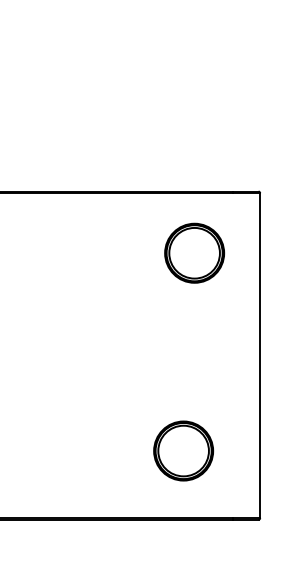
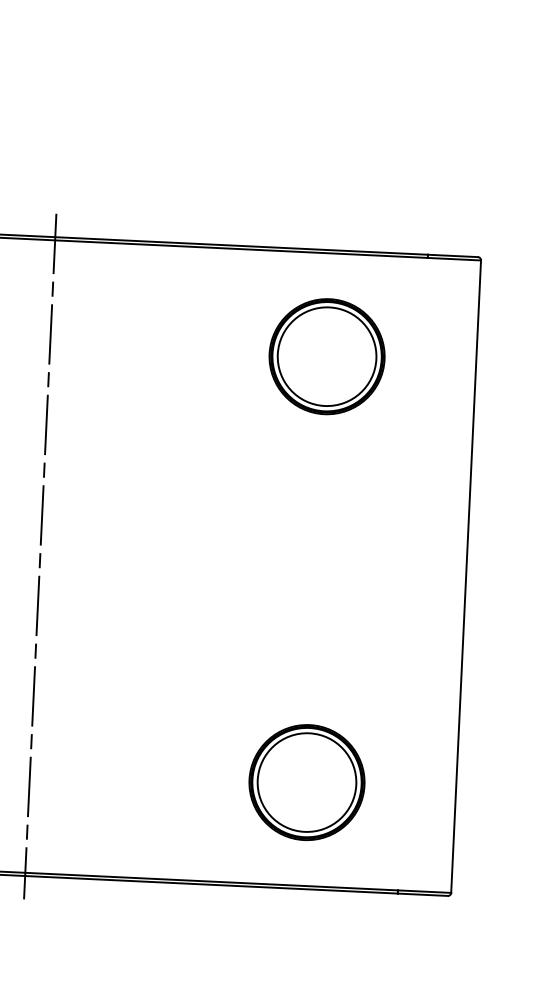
part: (194, 252) -> (326, 355), moved
line: (41, 355) -> (40, 556), added
part: (183, 450) -> (306, 781), moved

